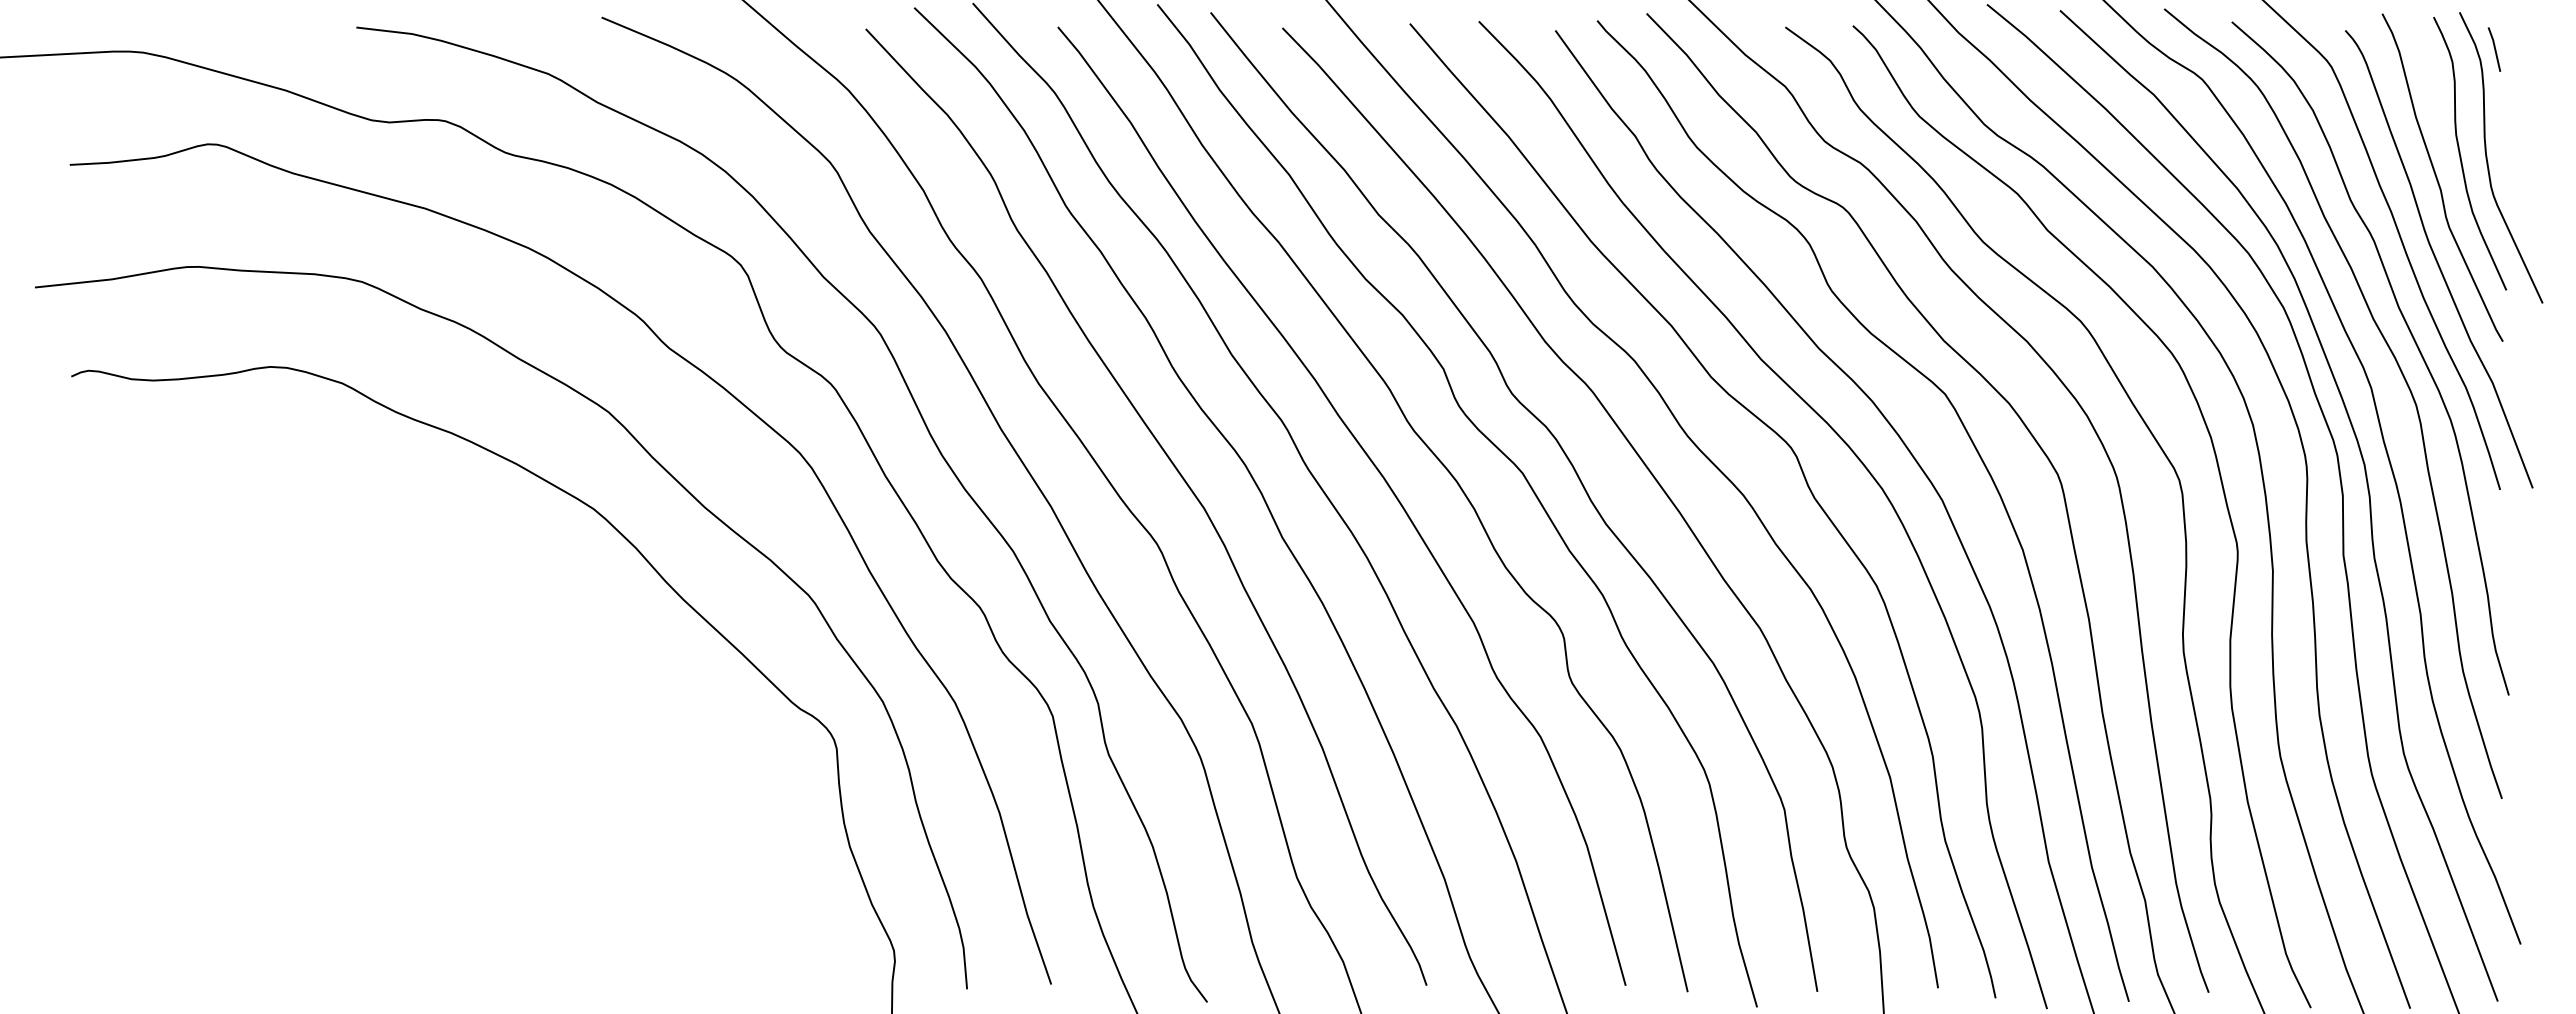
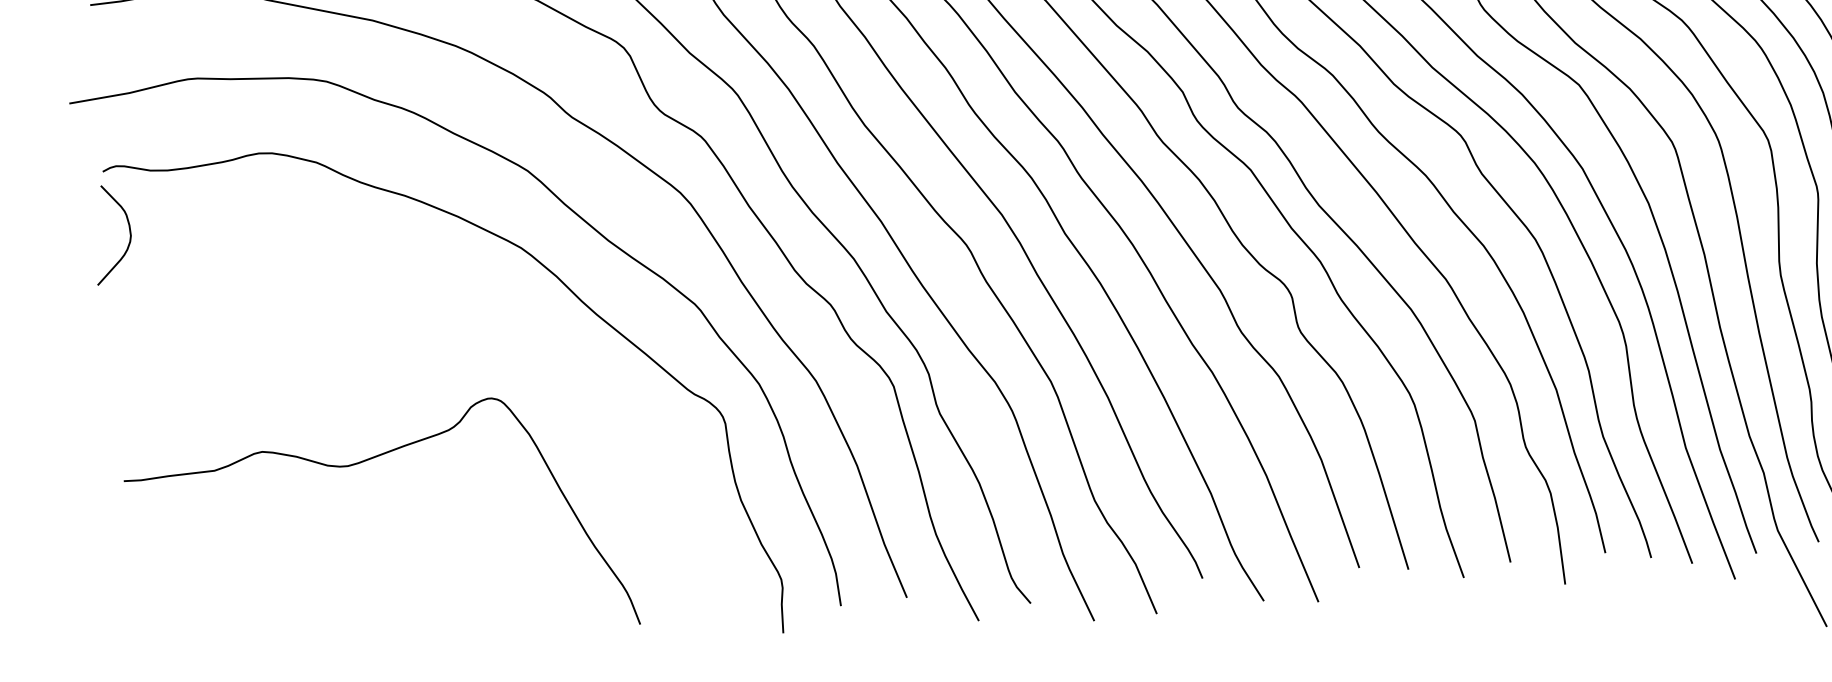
curve: (99, 451) -> (128, 229), added
curve: (368, 768) -> (357, 464), added

